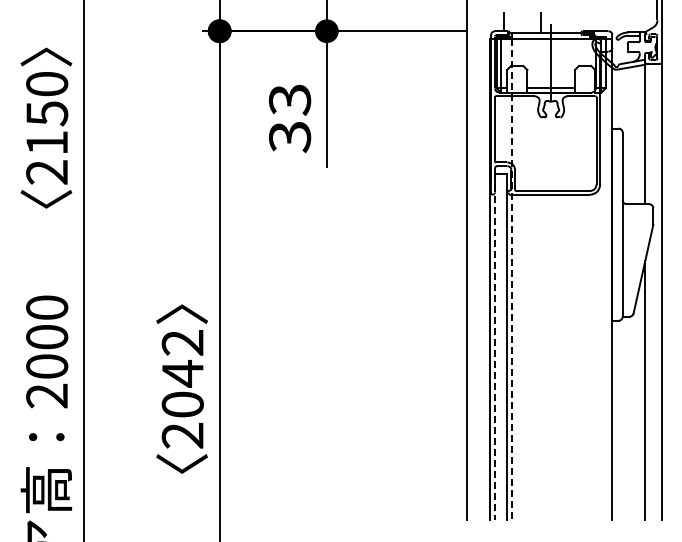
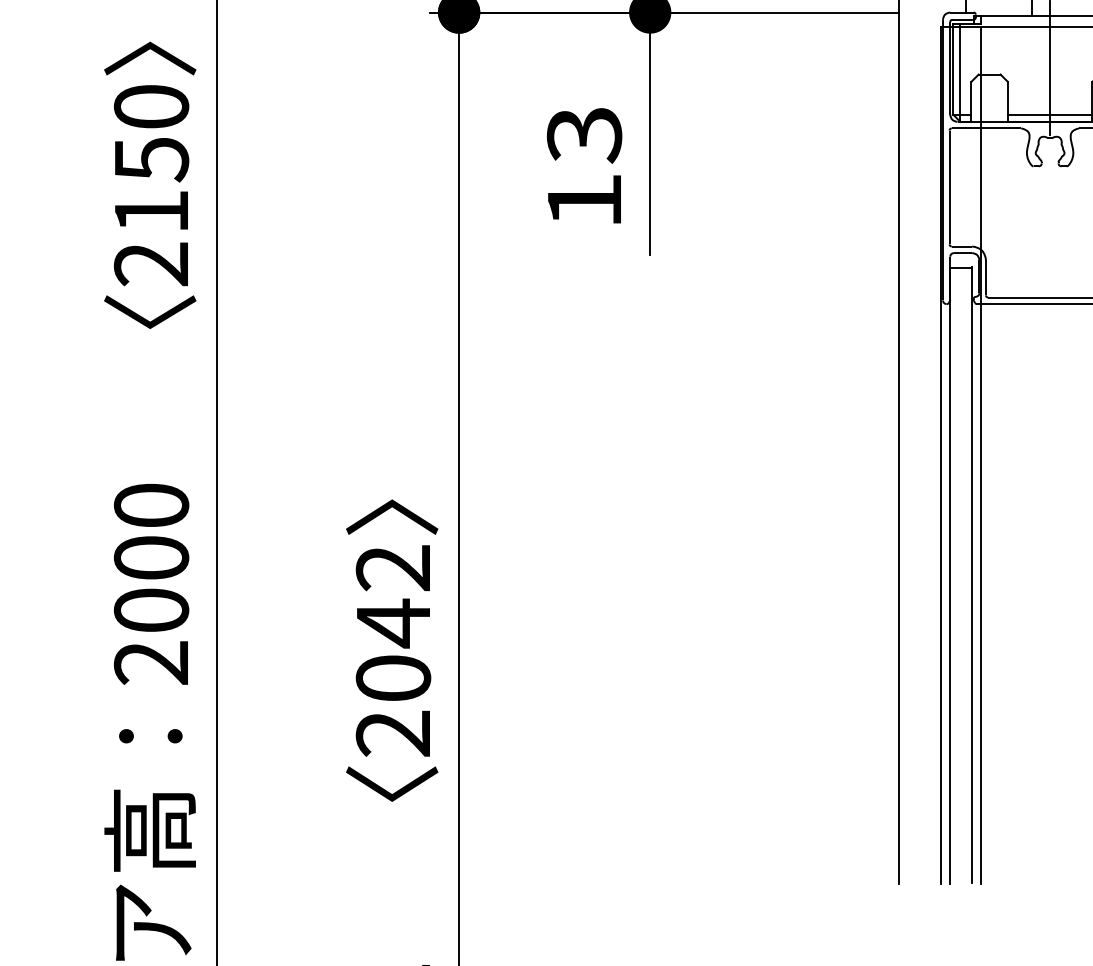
text: (289, 137) -> (583, 202), 33 -> 13
line: (512, 280) -> (981, 456), dashed -> solid
line: (495, 347) -> (950, 576), dashed -> solid

